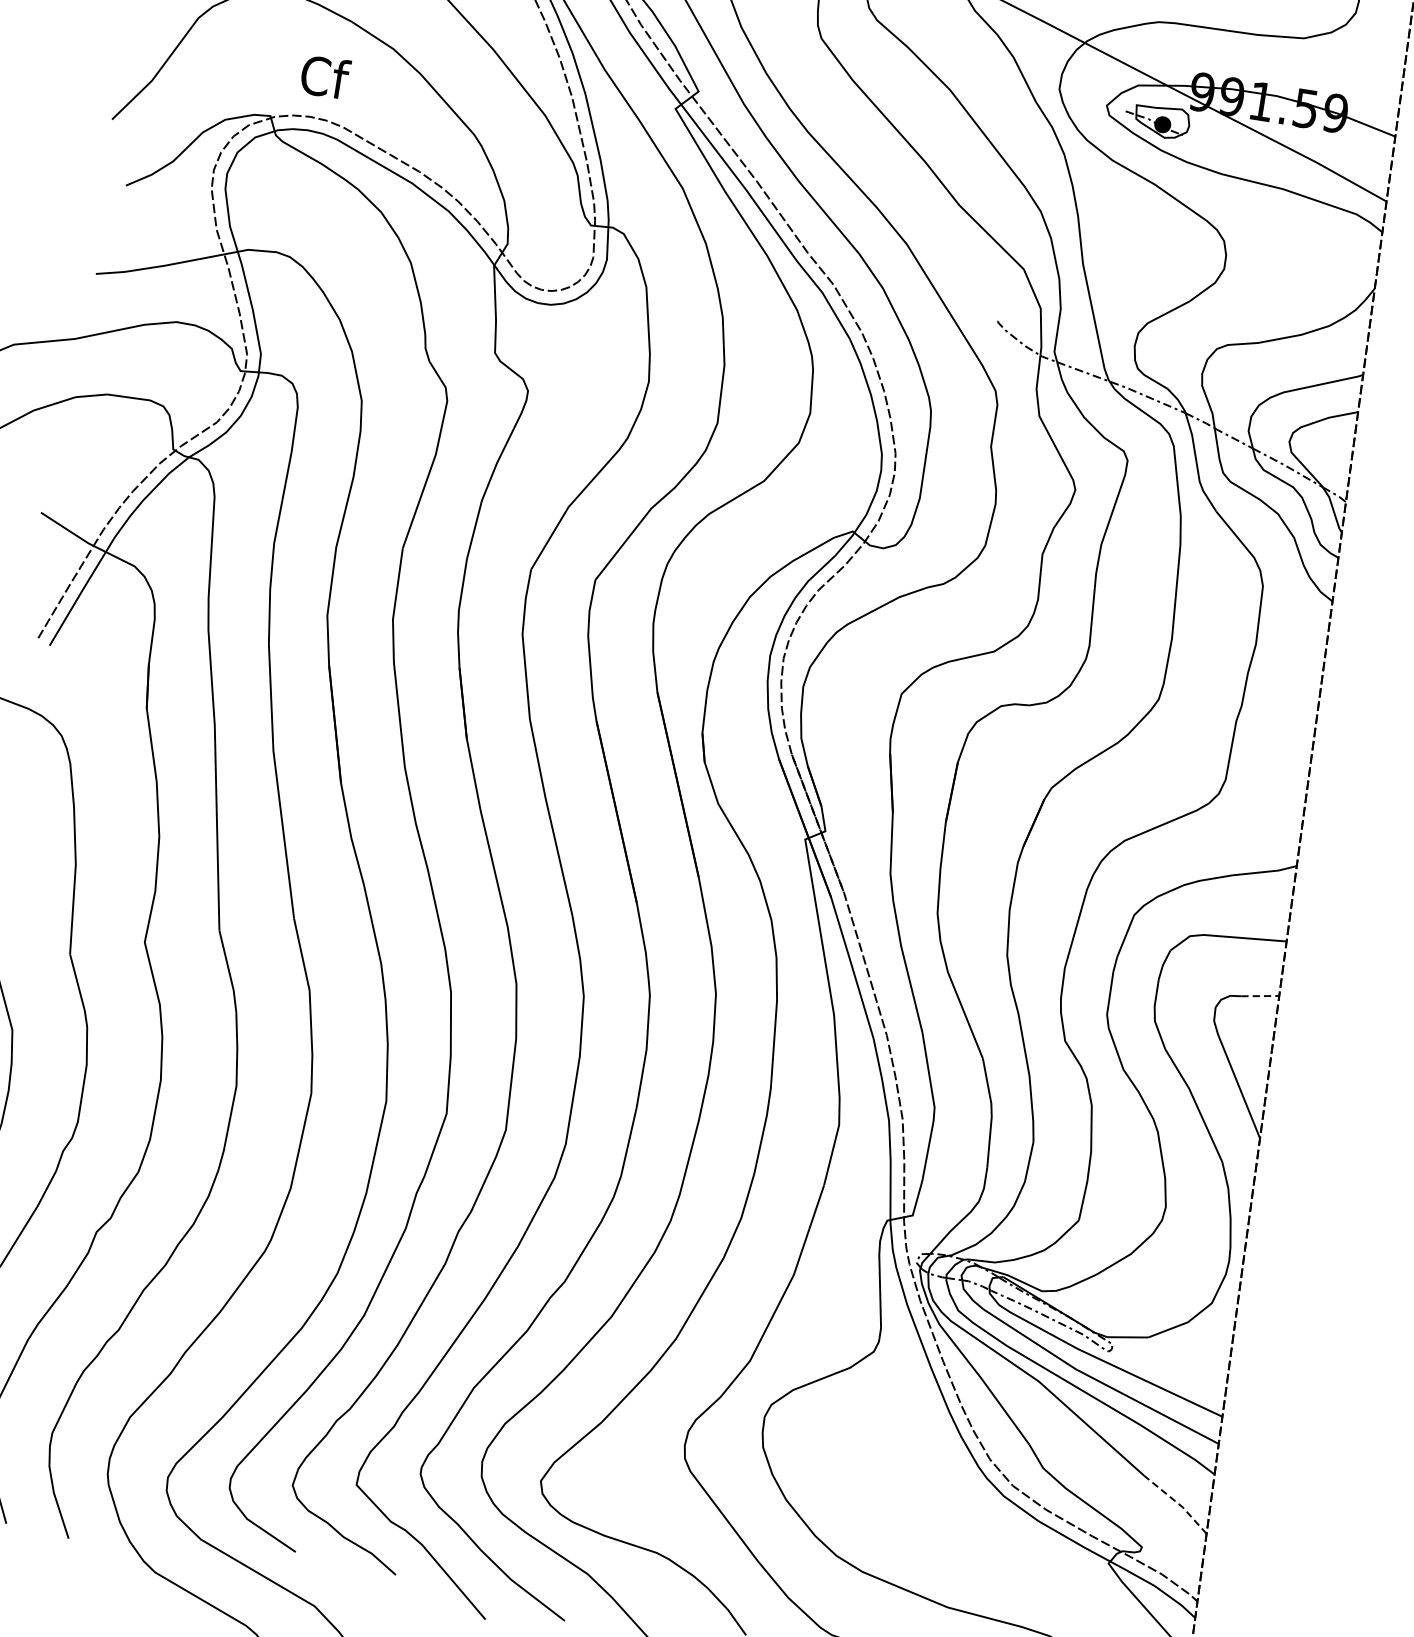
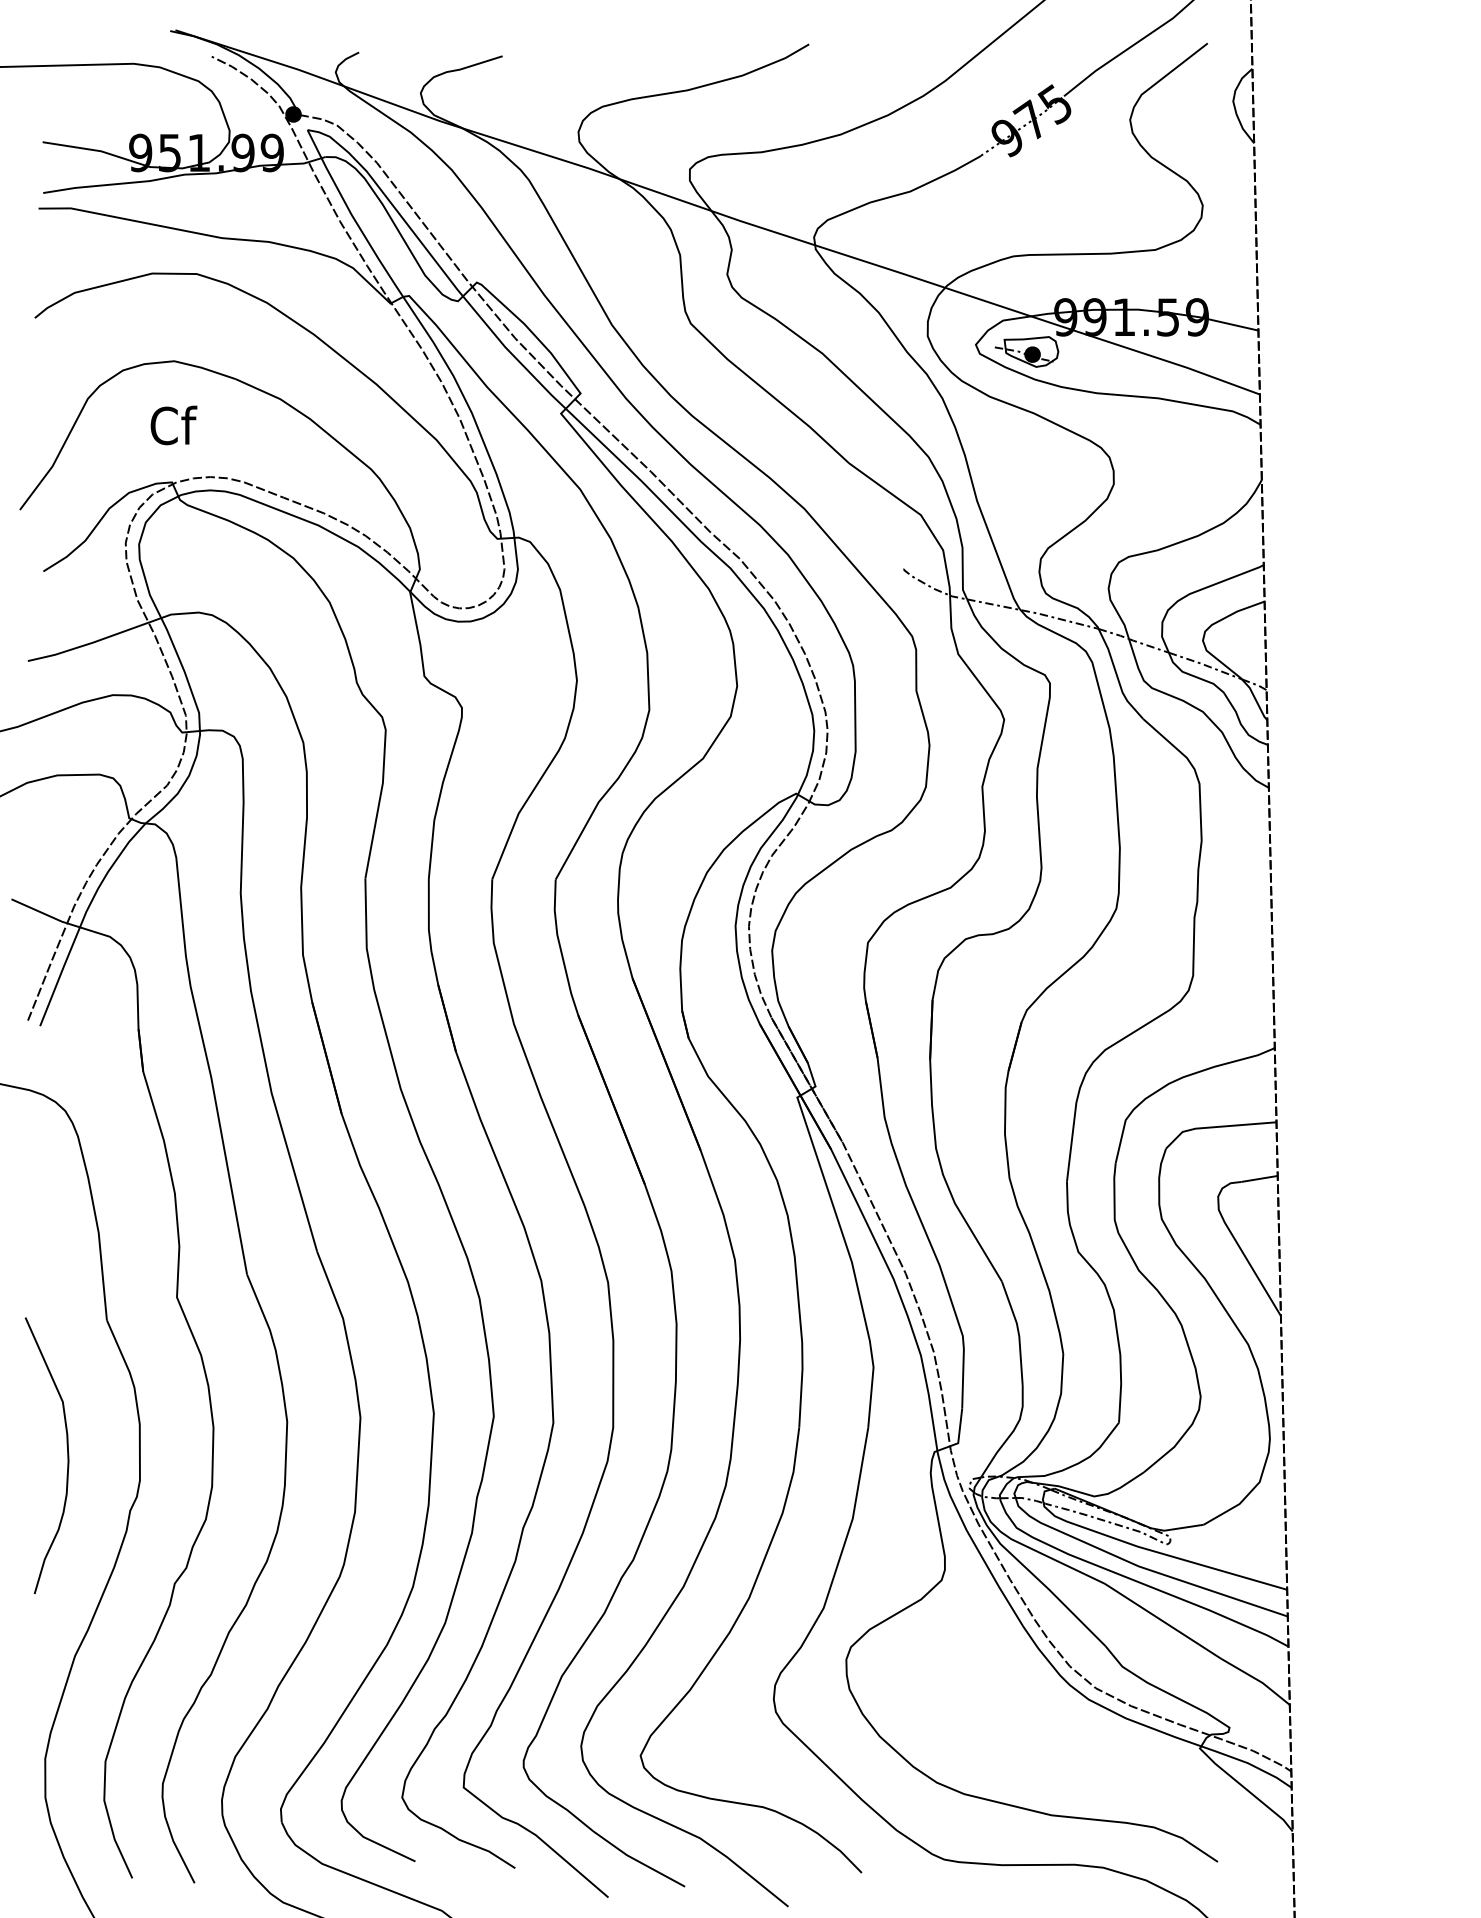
text: (324, 77) -> (173, 425), moved
line: (1261, 995) -> (1260, 1178), dashed -> solid
line: (1176, 1502) -> (1256, 1679), dashed -> solid

